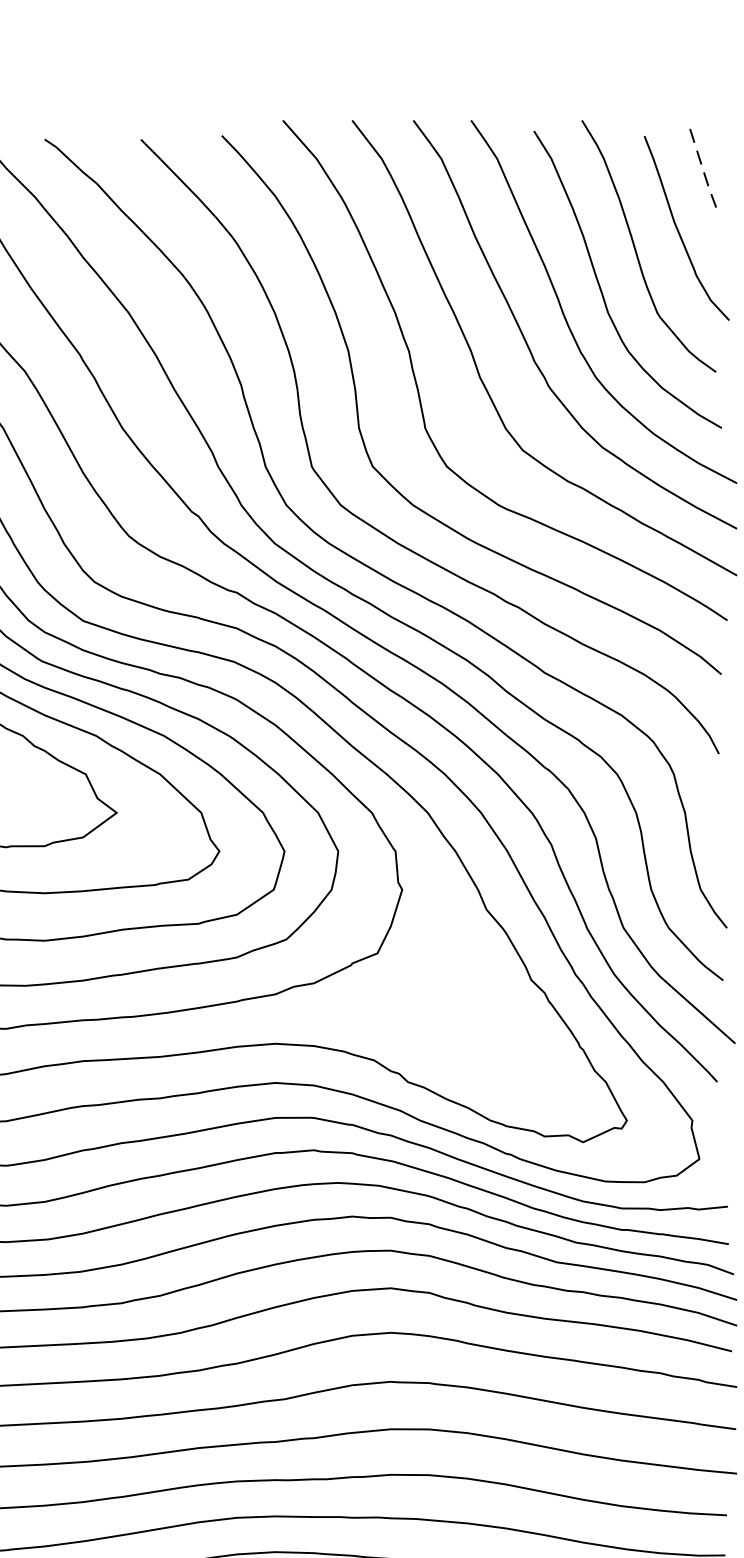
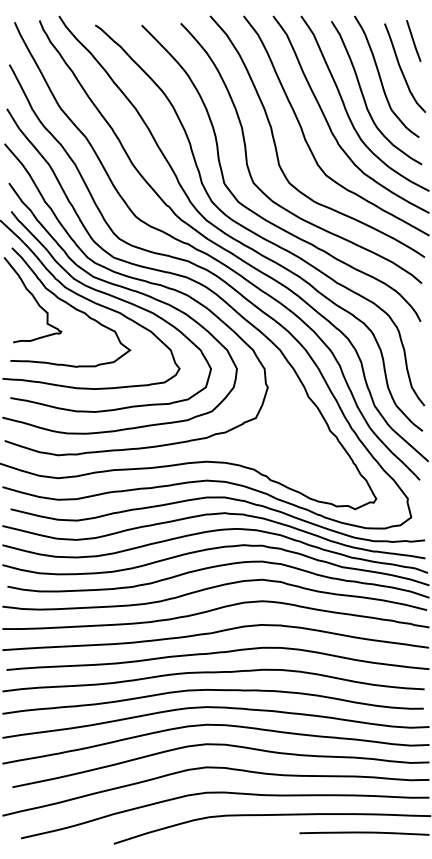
line: (703, 173) -> (413, 41), dashed -> solid

